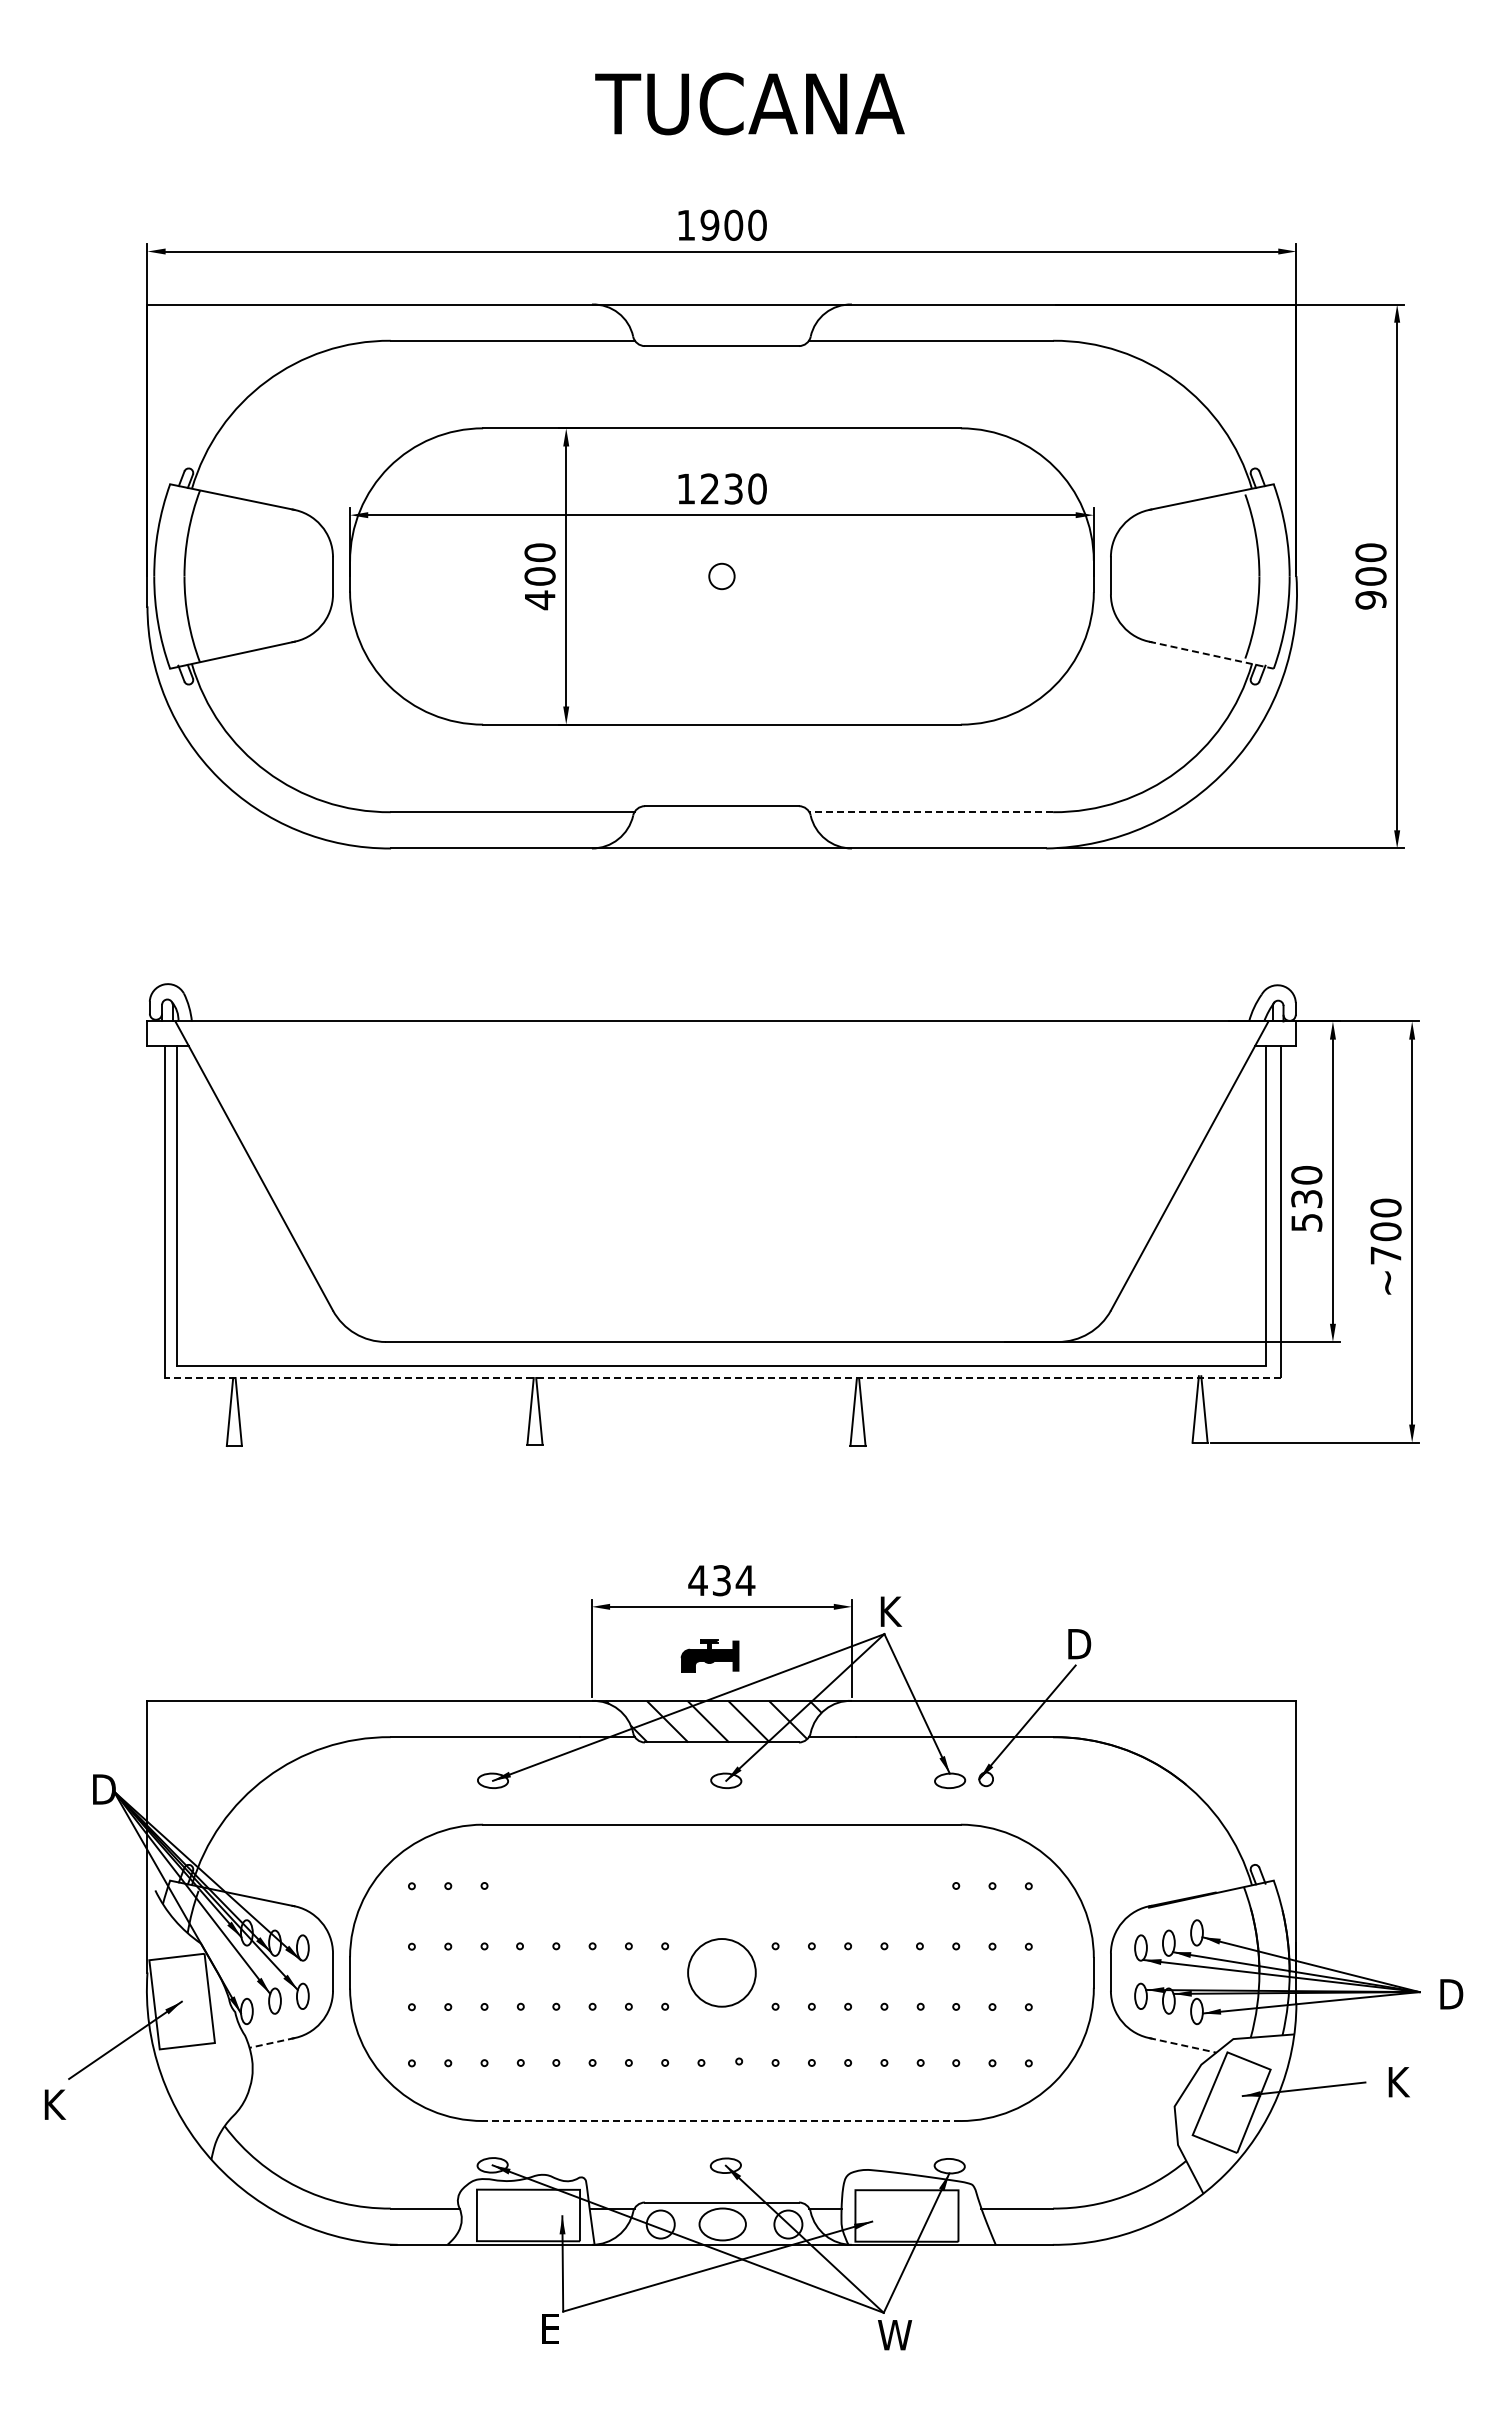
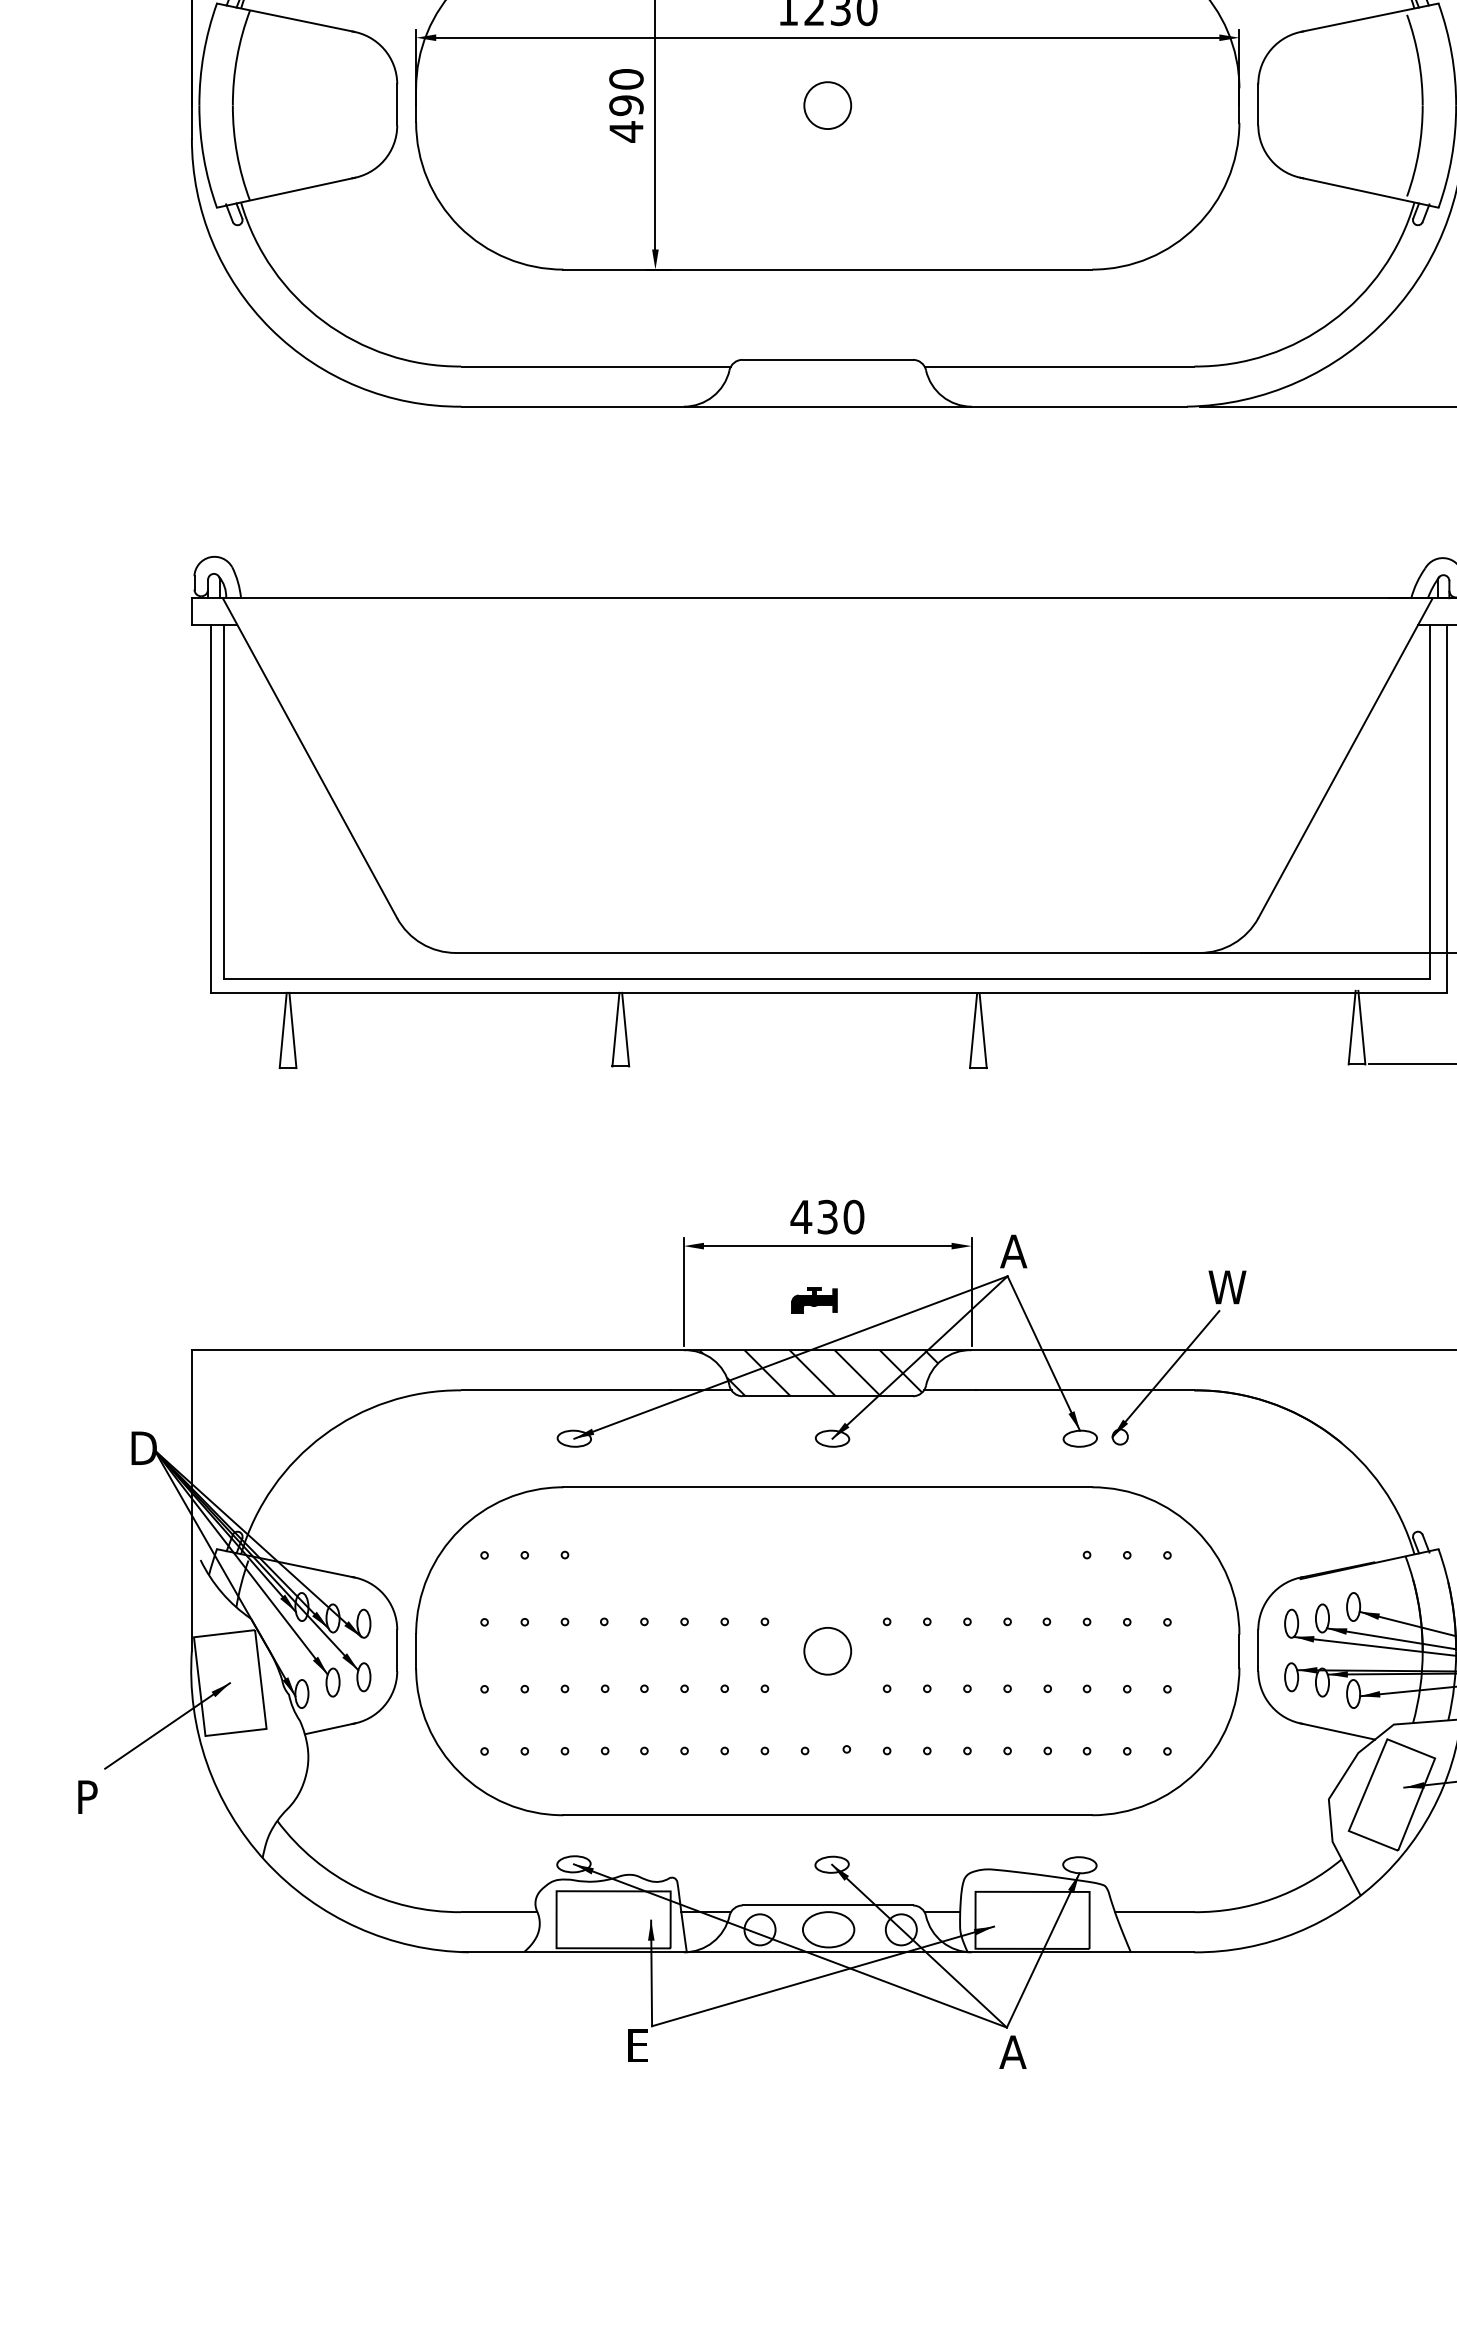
text: (539, 576) -> (625, 105), 400 -> 490
circle: (721, 576) -> (827, 105), size x1.67
line: (1211, 655) -> (1369, 193), dashed -> solid
line: (931, 812) -> (1059, 366), dashed -> solid
line: (722, 1378) -> (828, 993), dashed -> solid
text: (745, 1580) -> (853, 1216), 434 -> 430
text: (889, 1611) -> (1013, 1251), K -> A
text: (1083, 1644) -> (1227, 1287), D -> W
part: (709, 1655) -> (813, 1299), size x0.71
circle: (721, 1972) -> (827, 1650), size x0.62
line: (271, 2043) -> (329, 1729), dashed -> solid
line: (1183, 2045) -> (1338, 1731), dashed -> solid
text: (57, 2104) -> (92, 1796), K -> P
line: (721, 2121) -> (827, 1815), dashed -> solid
text: (894, 2335) -> (1018, 2052), W -> A

